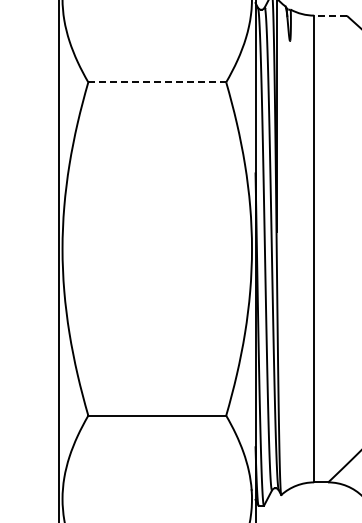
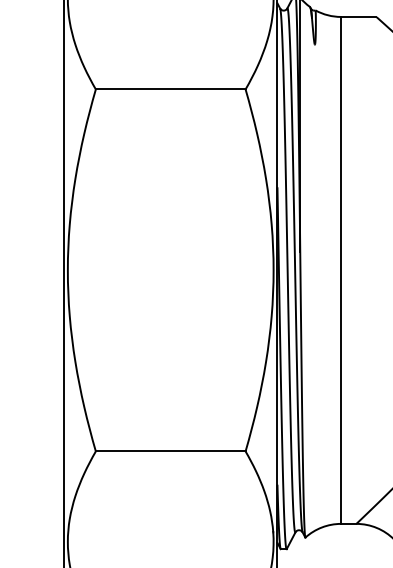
line: (329, 15) -> (357, 16), dashed -> solid
line: (157, 82) -> (170, 89), dashed -> solid

